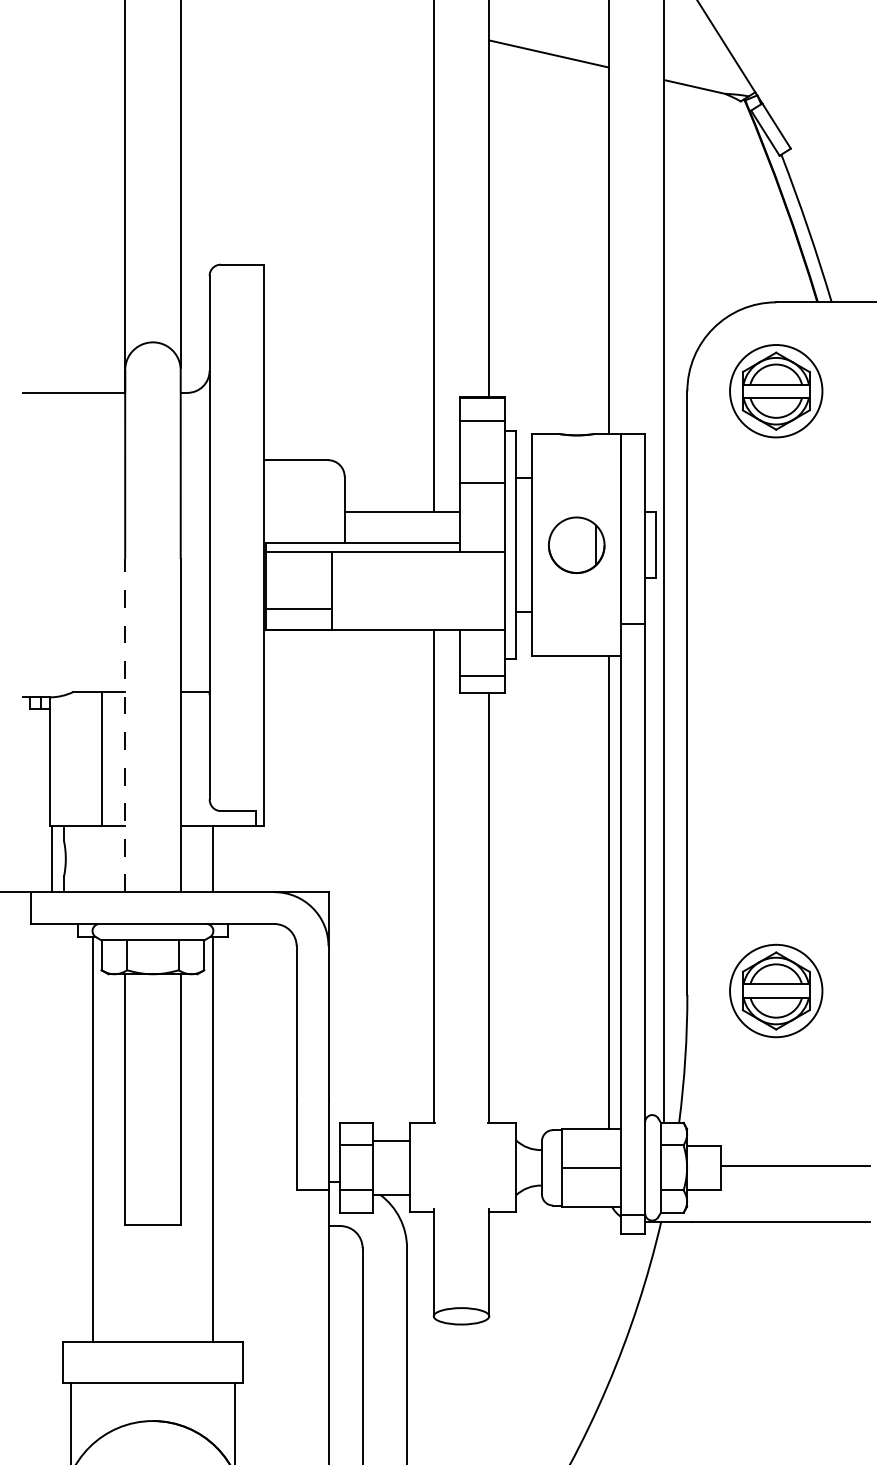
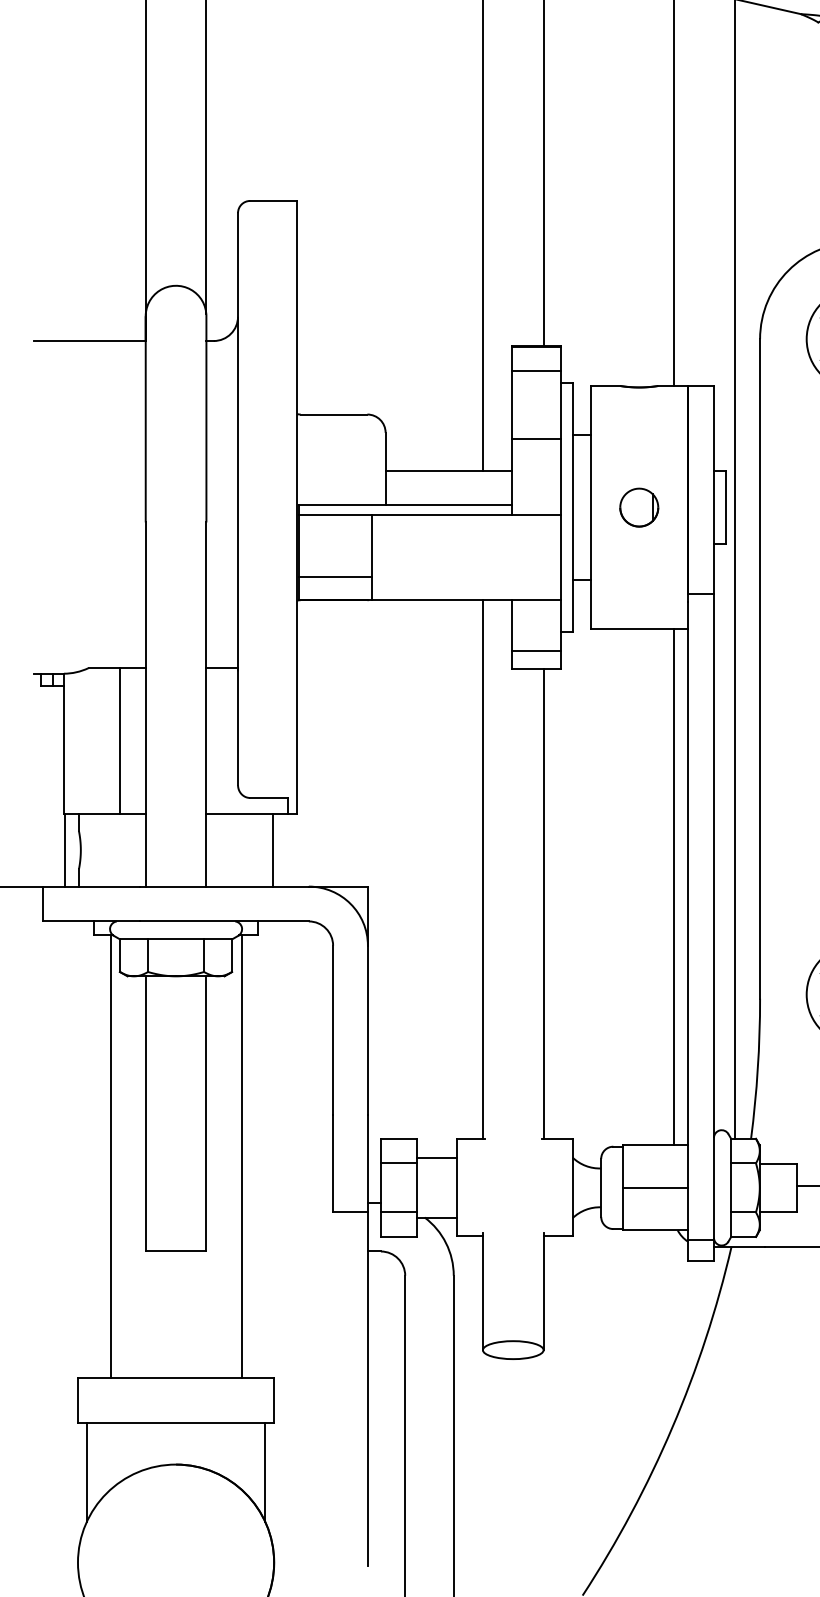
part: (576, 545) -> (638, 507), size x0.62
line: (125, 725) -> (146, 704), dashed -> solid
line: (212, 858) -> (272, 849), moved

